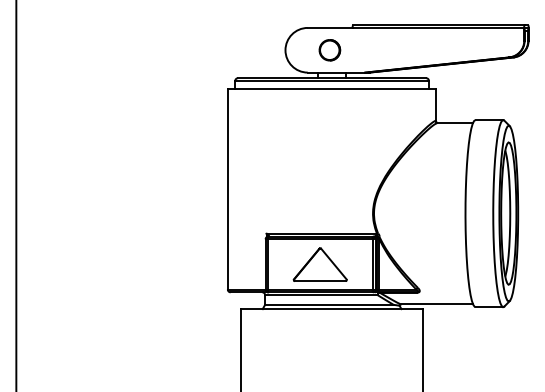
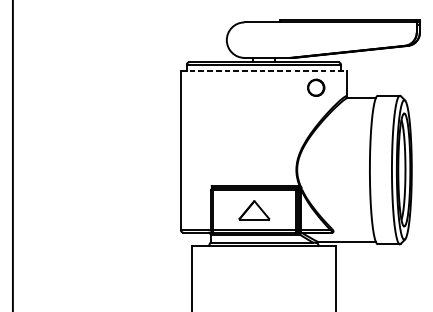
part: (329, 50) -> (315, 88), moved
line: (332, 89) -> (264, 71), solid -> dashed
part: (319, 264) -> (253, 210), size x0.7

